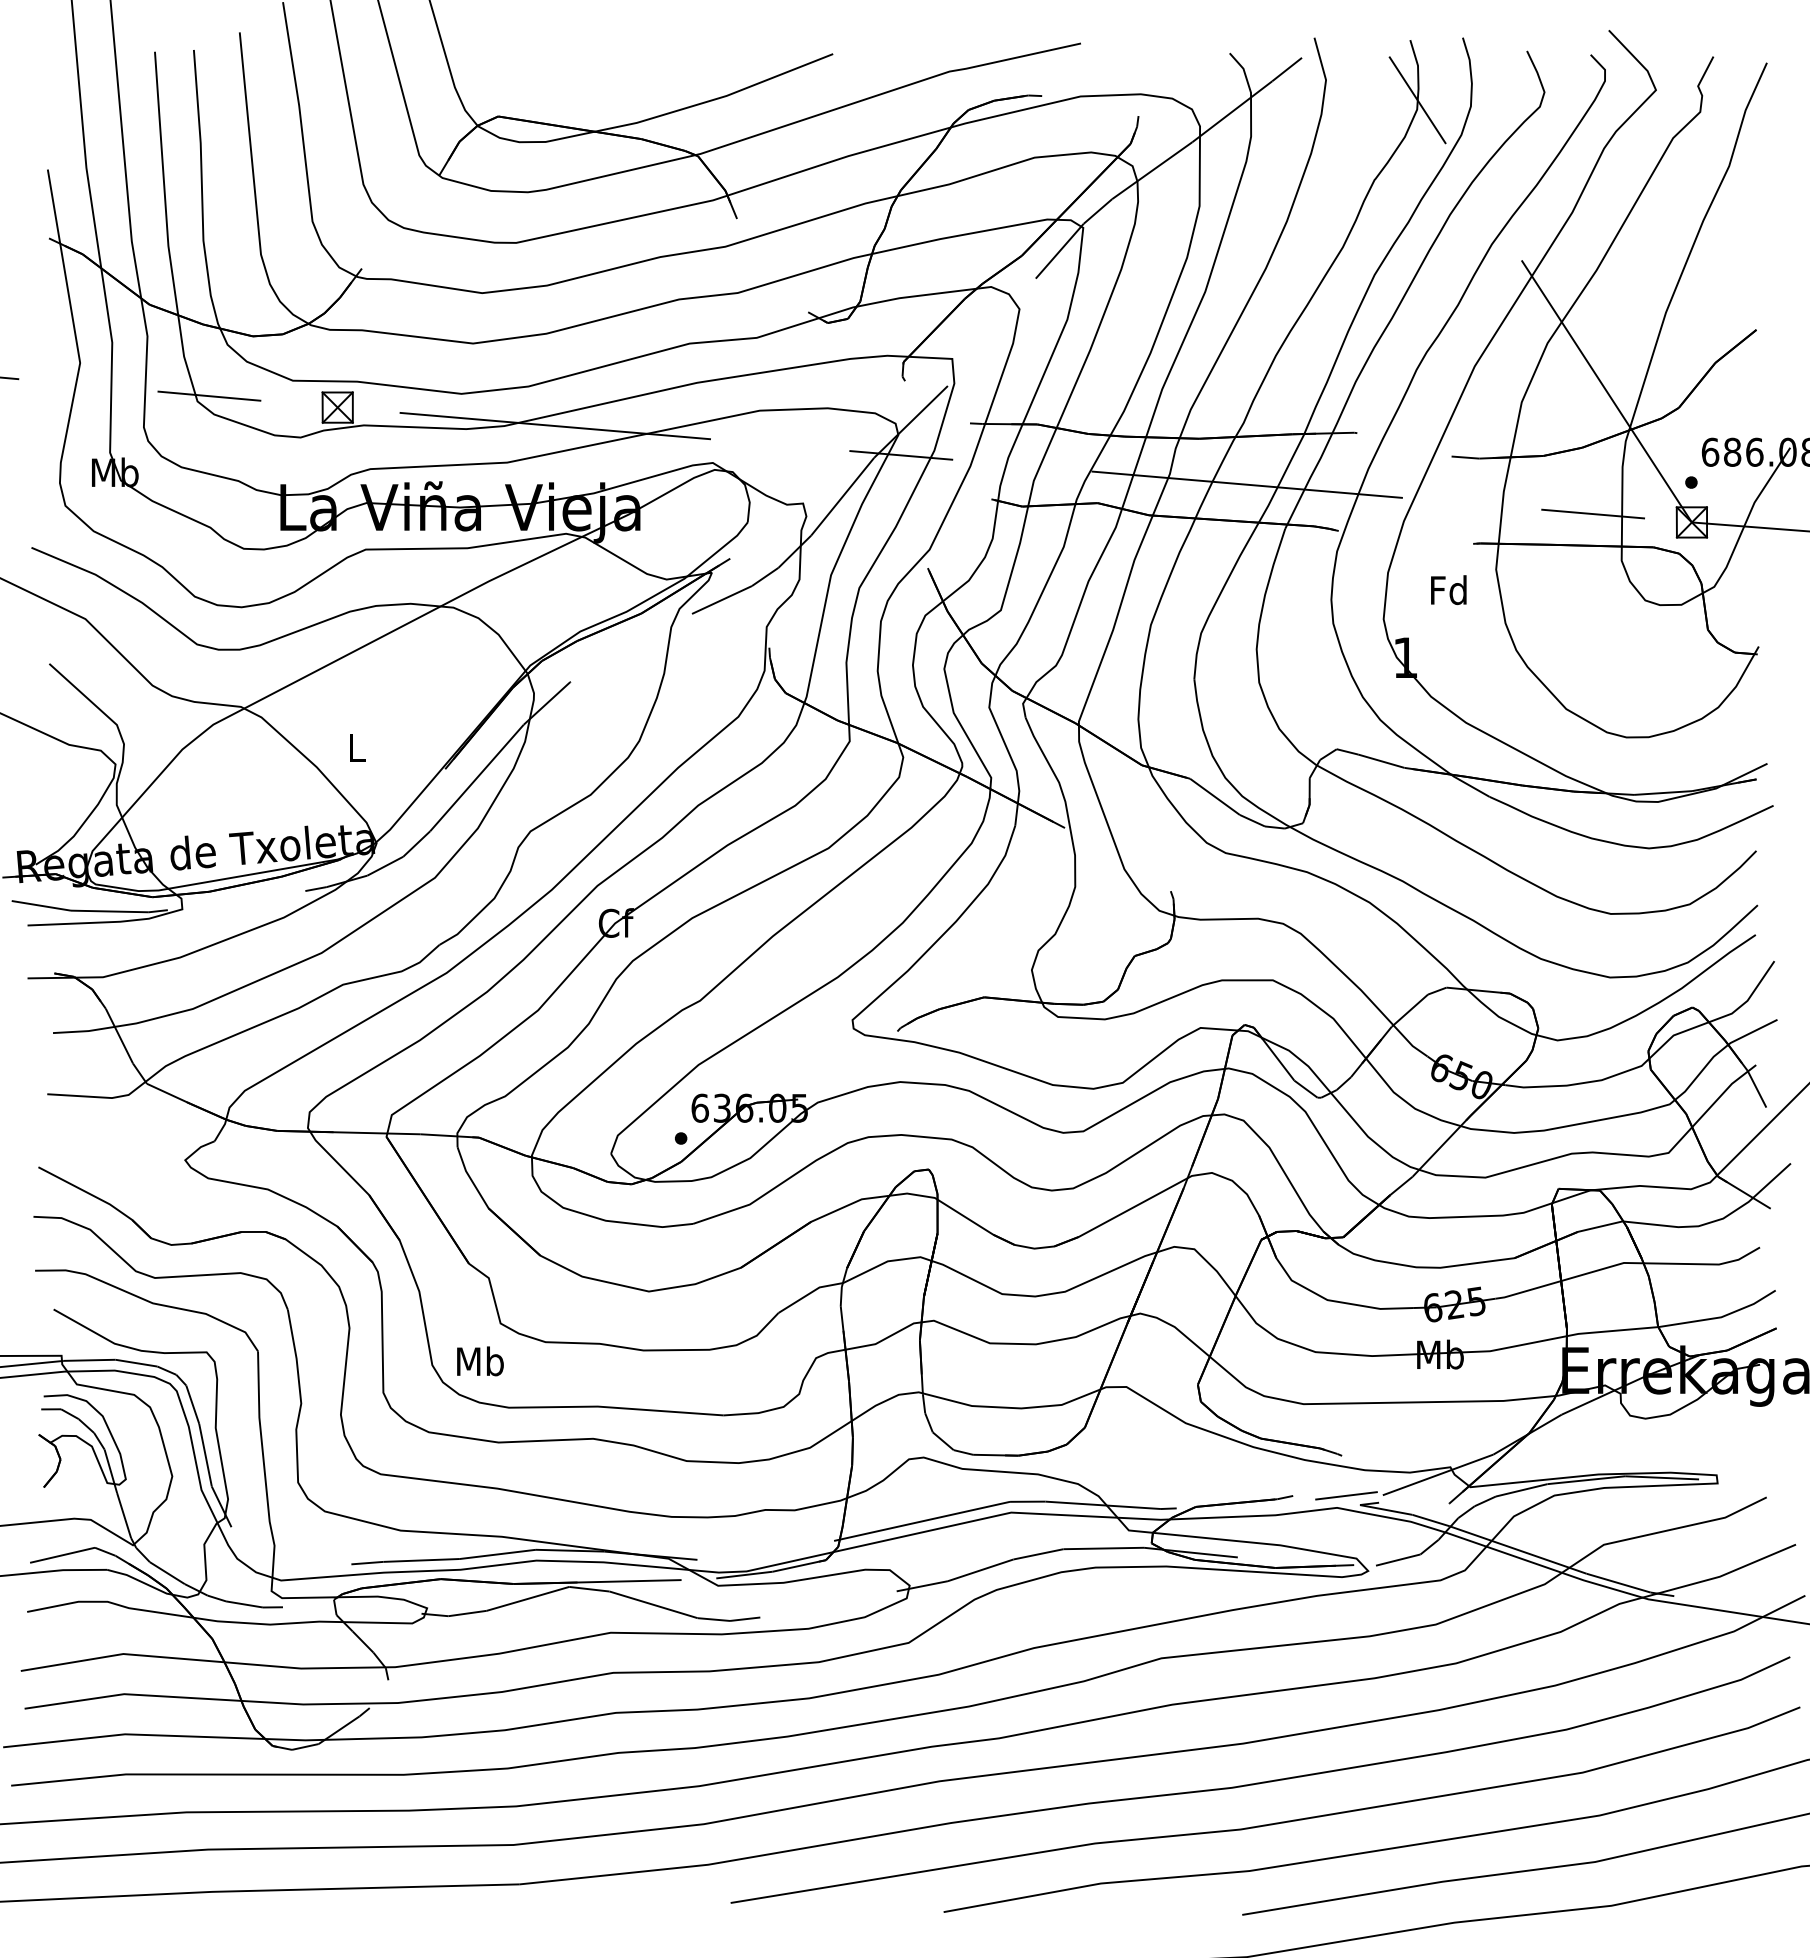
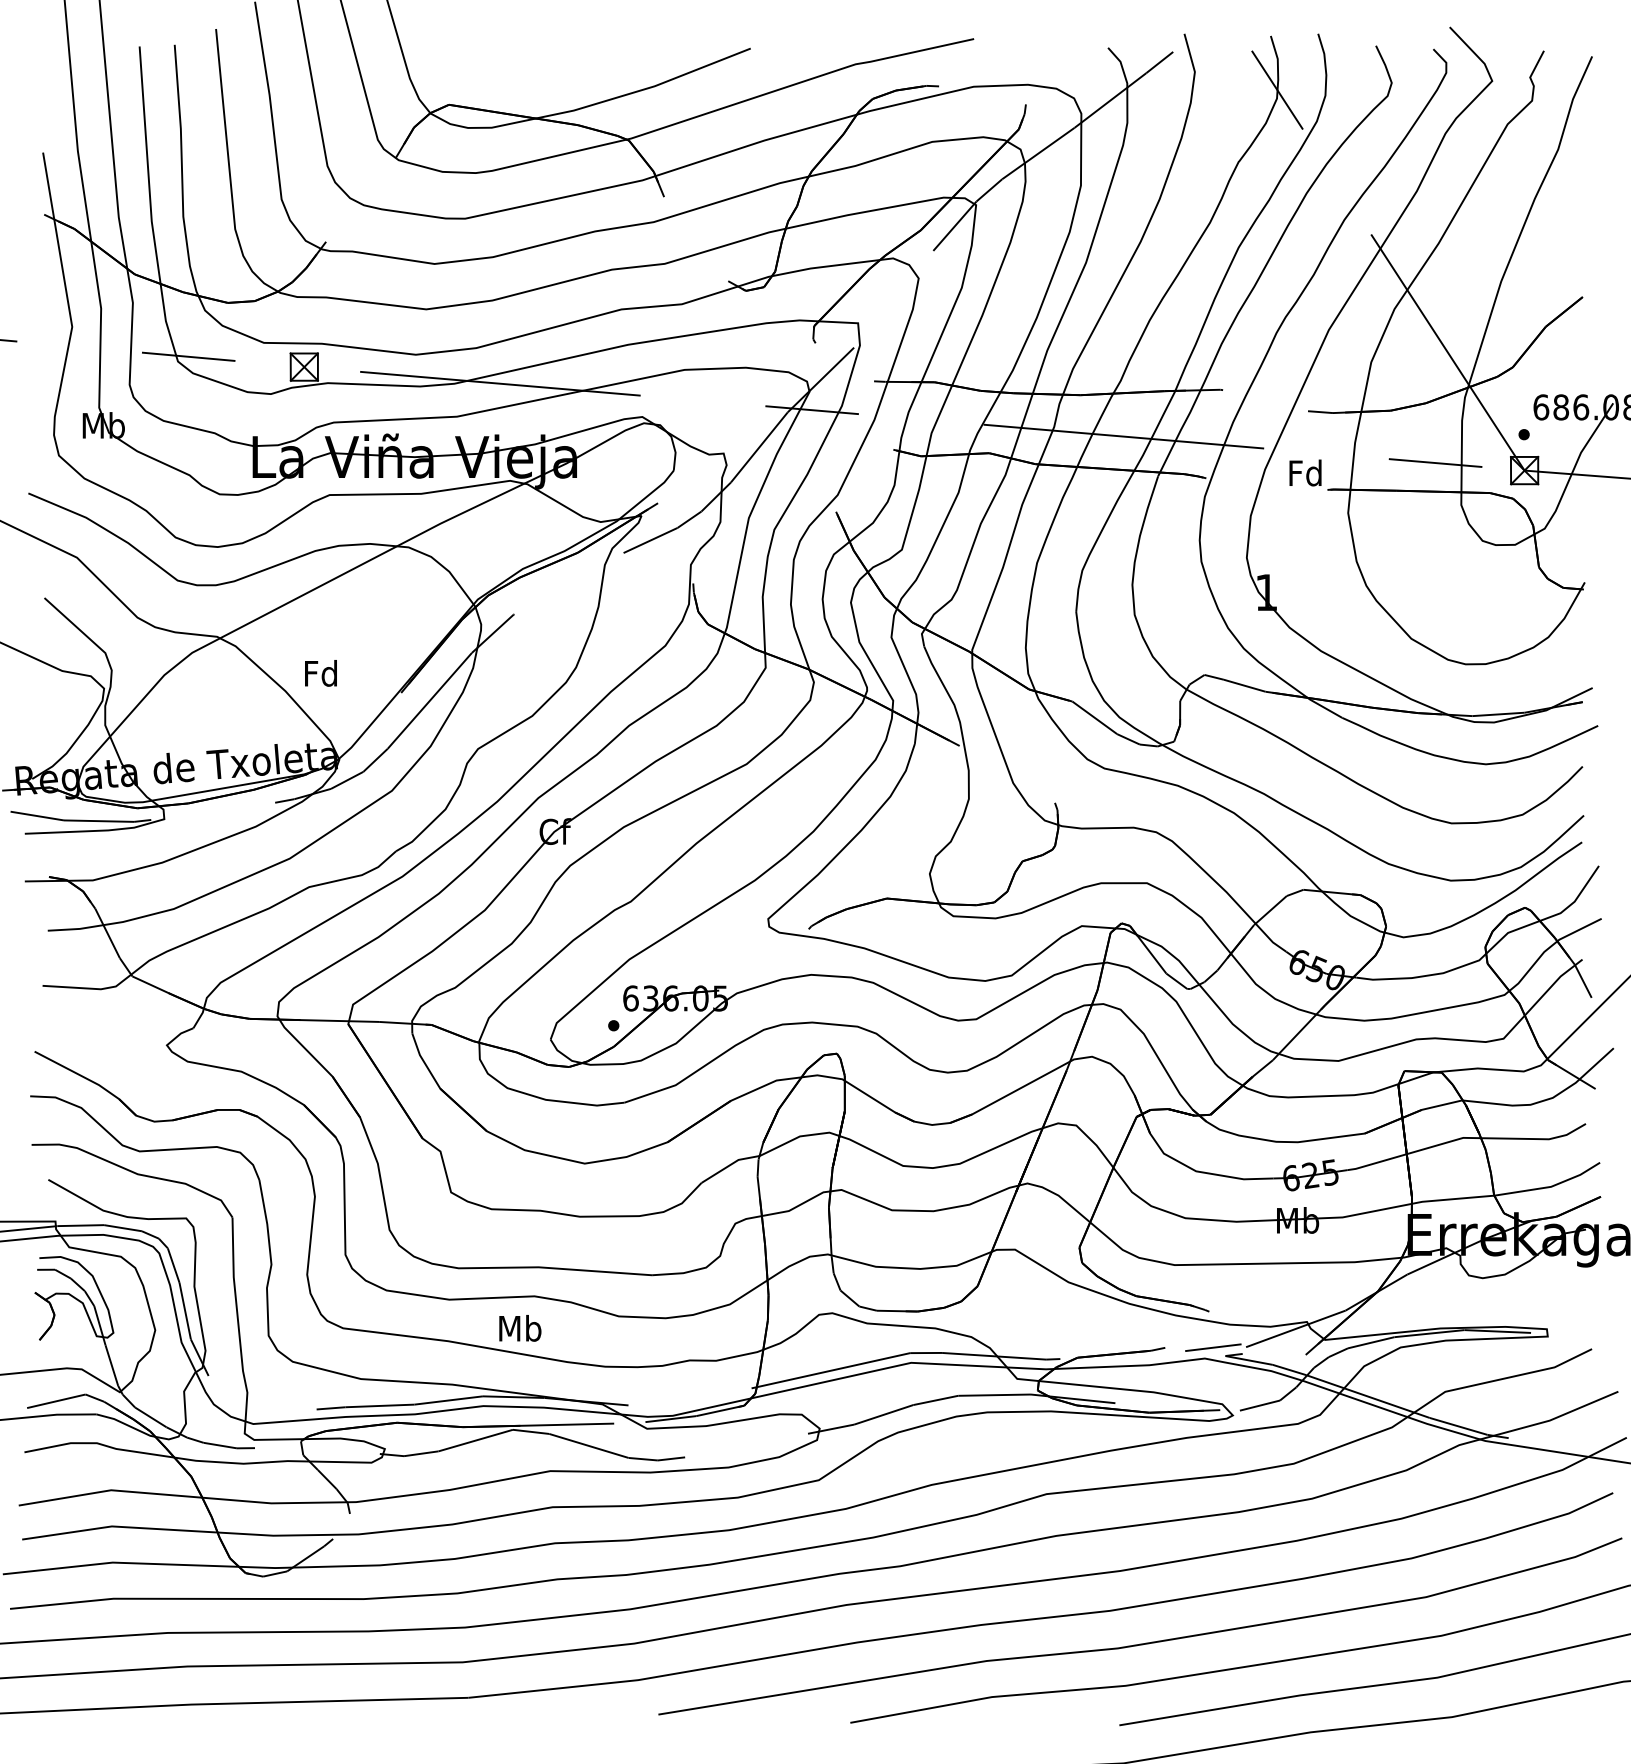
text: (1448, 590) -> (1305, 473), moved
text: (355, 747) -> (320, 673), L -> Fd
text: (480, 1361) -> (520, 1328), moved

